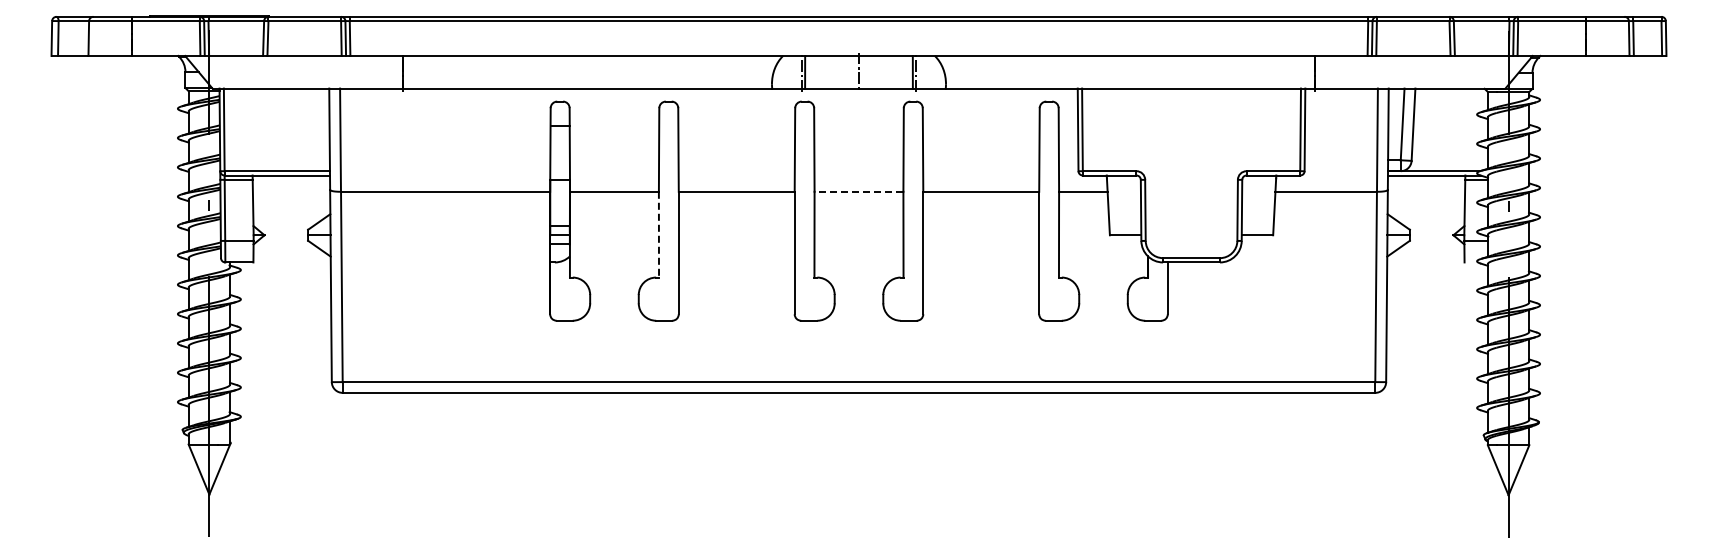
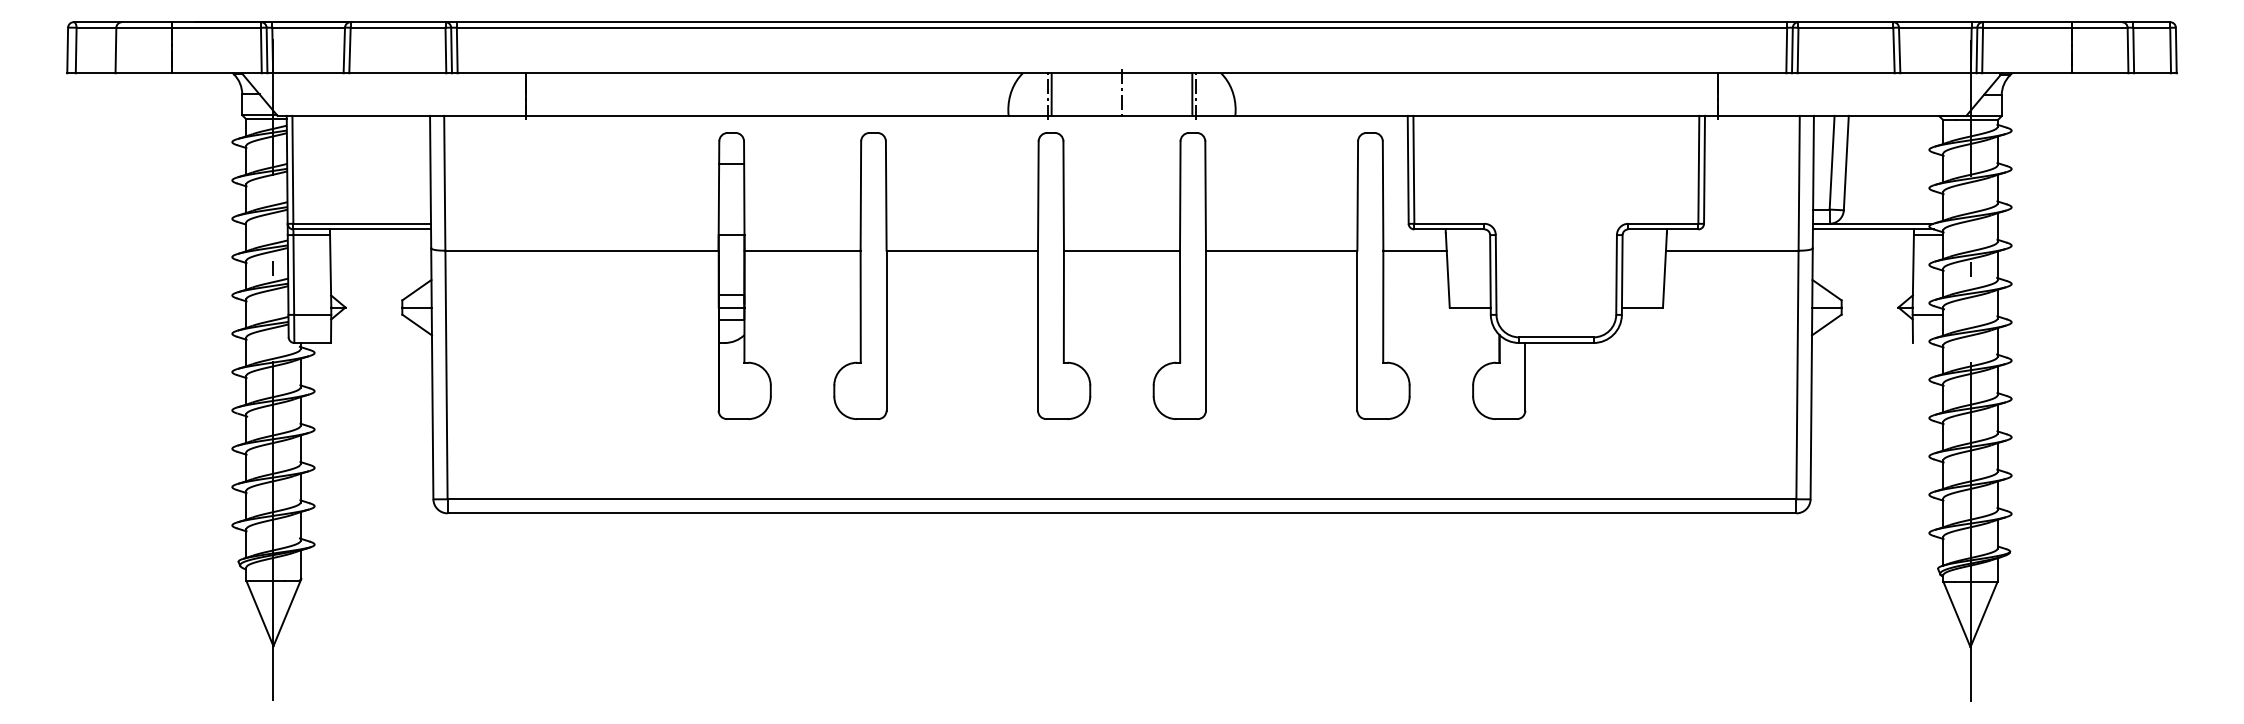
line: (858, 191) -> (1121, 250), dashed -> solid
line: (658, 234) -> (860, 306), dashed -> solid

